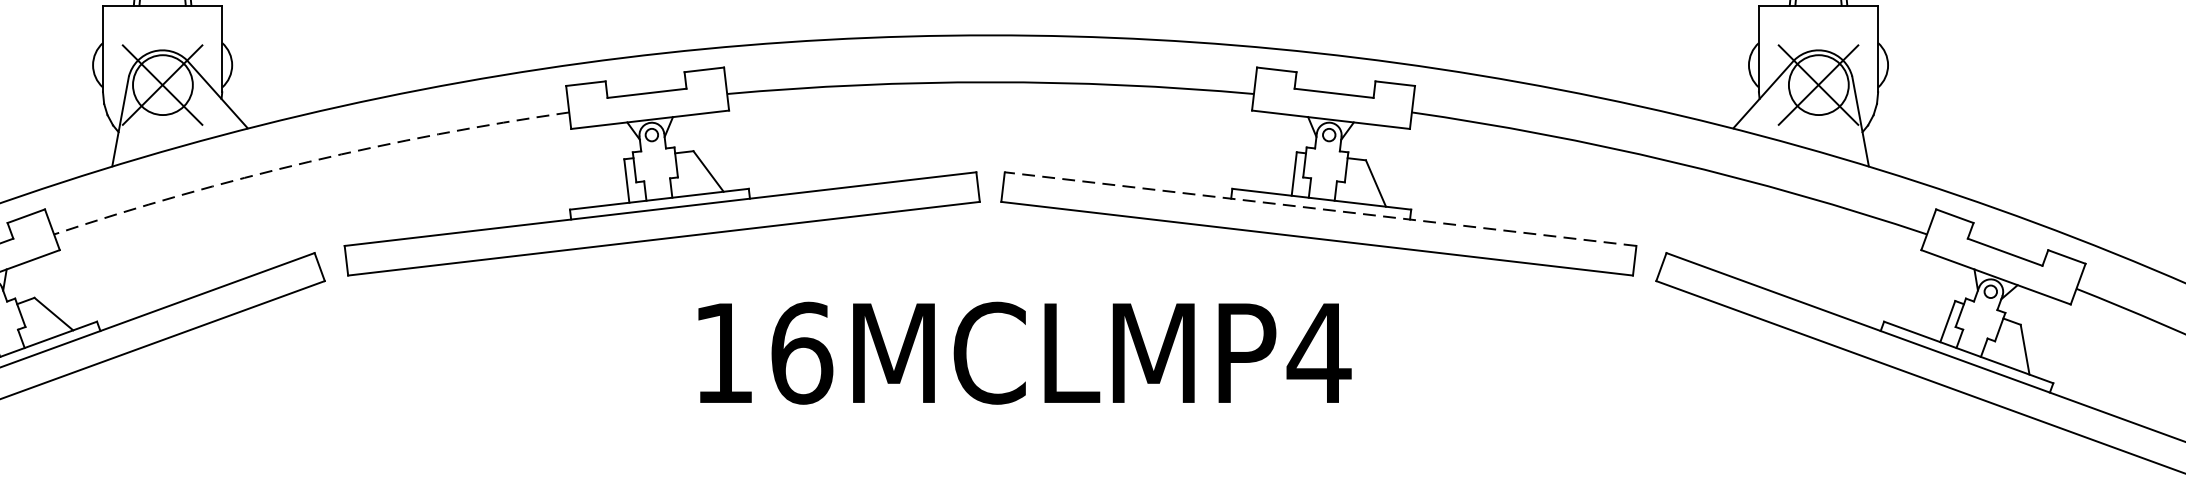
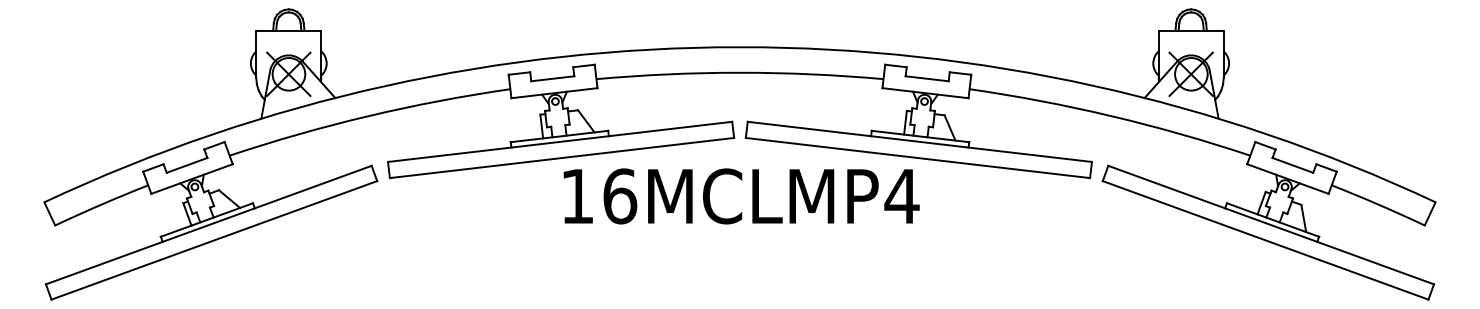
arc: (308, 162) -> (368, 116), dashed -> solid
line: (1319, 208) -> (919, 141), dashed -> solid
text: (1024, 353) -> (741, 196), moved

